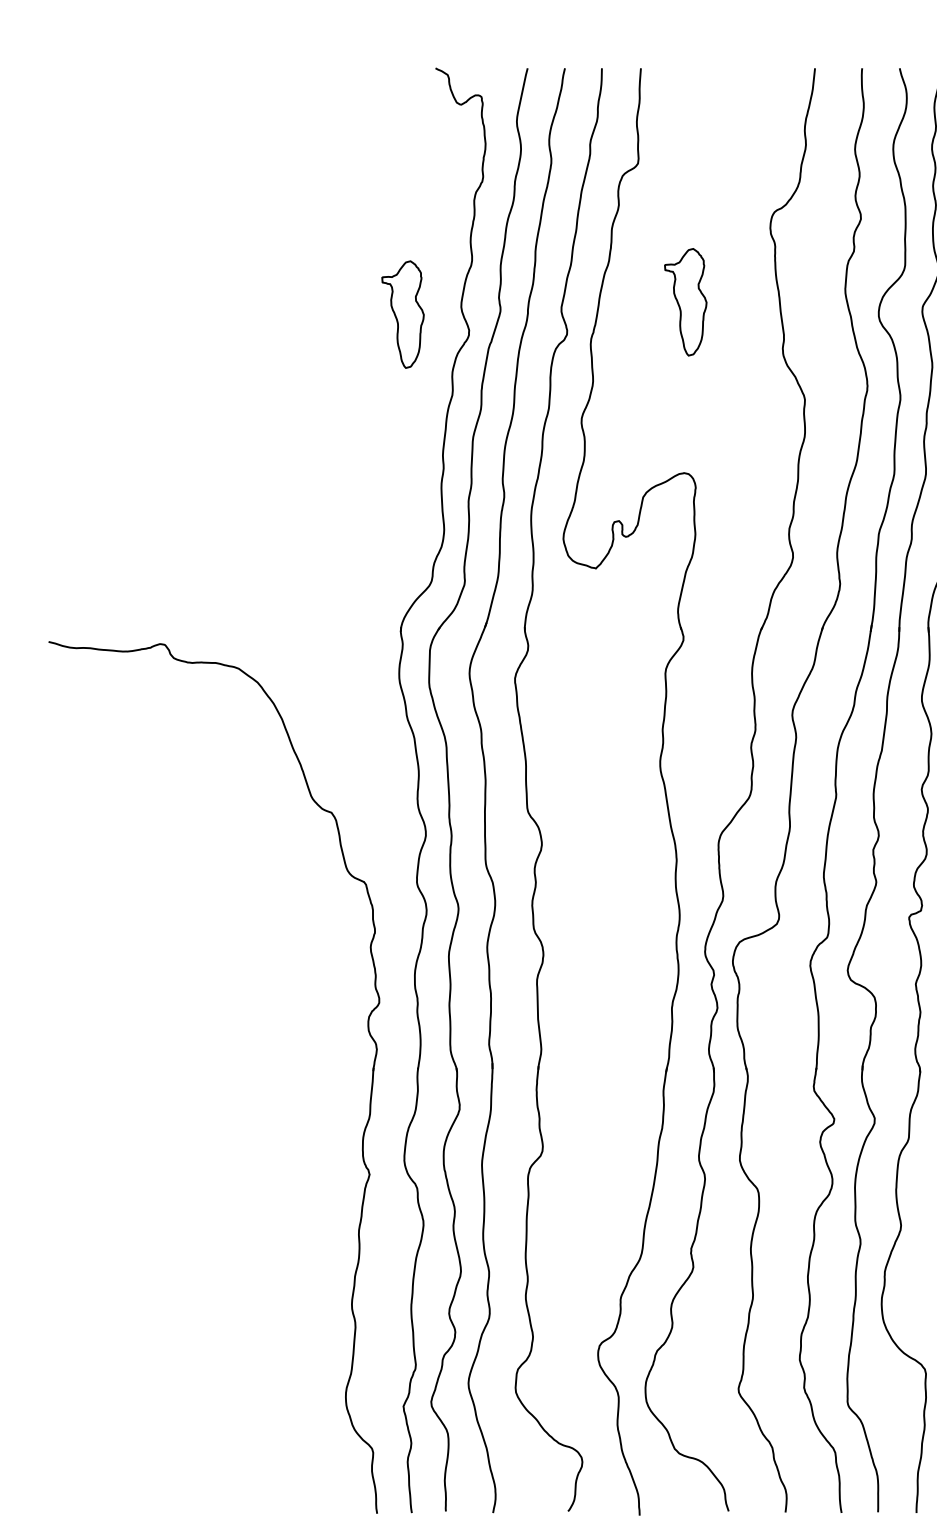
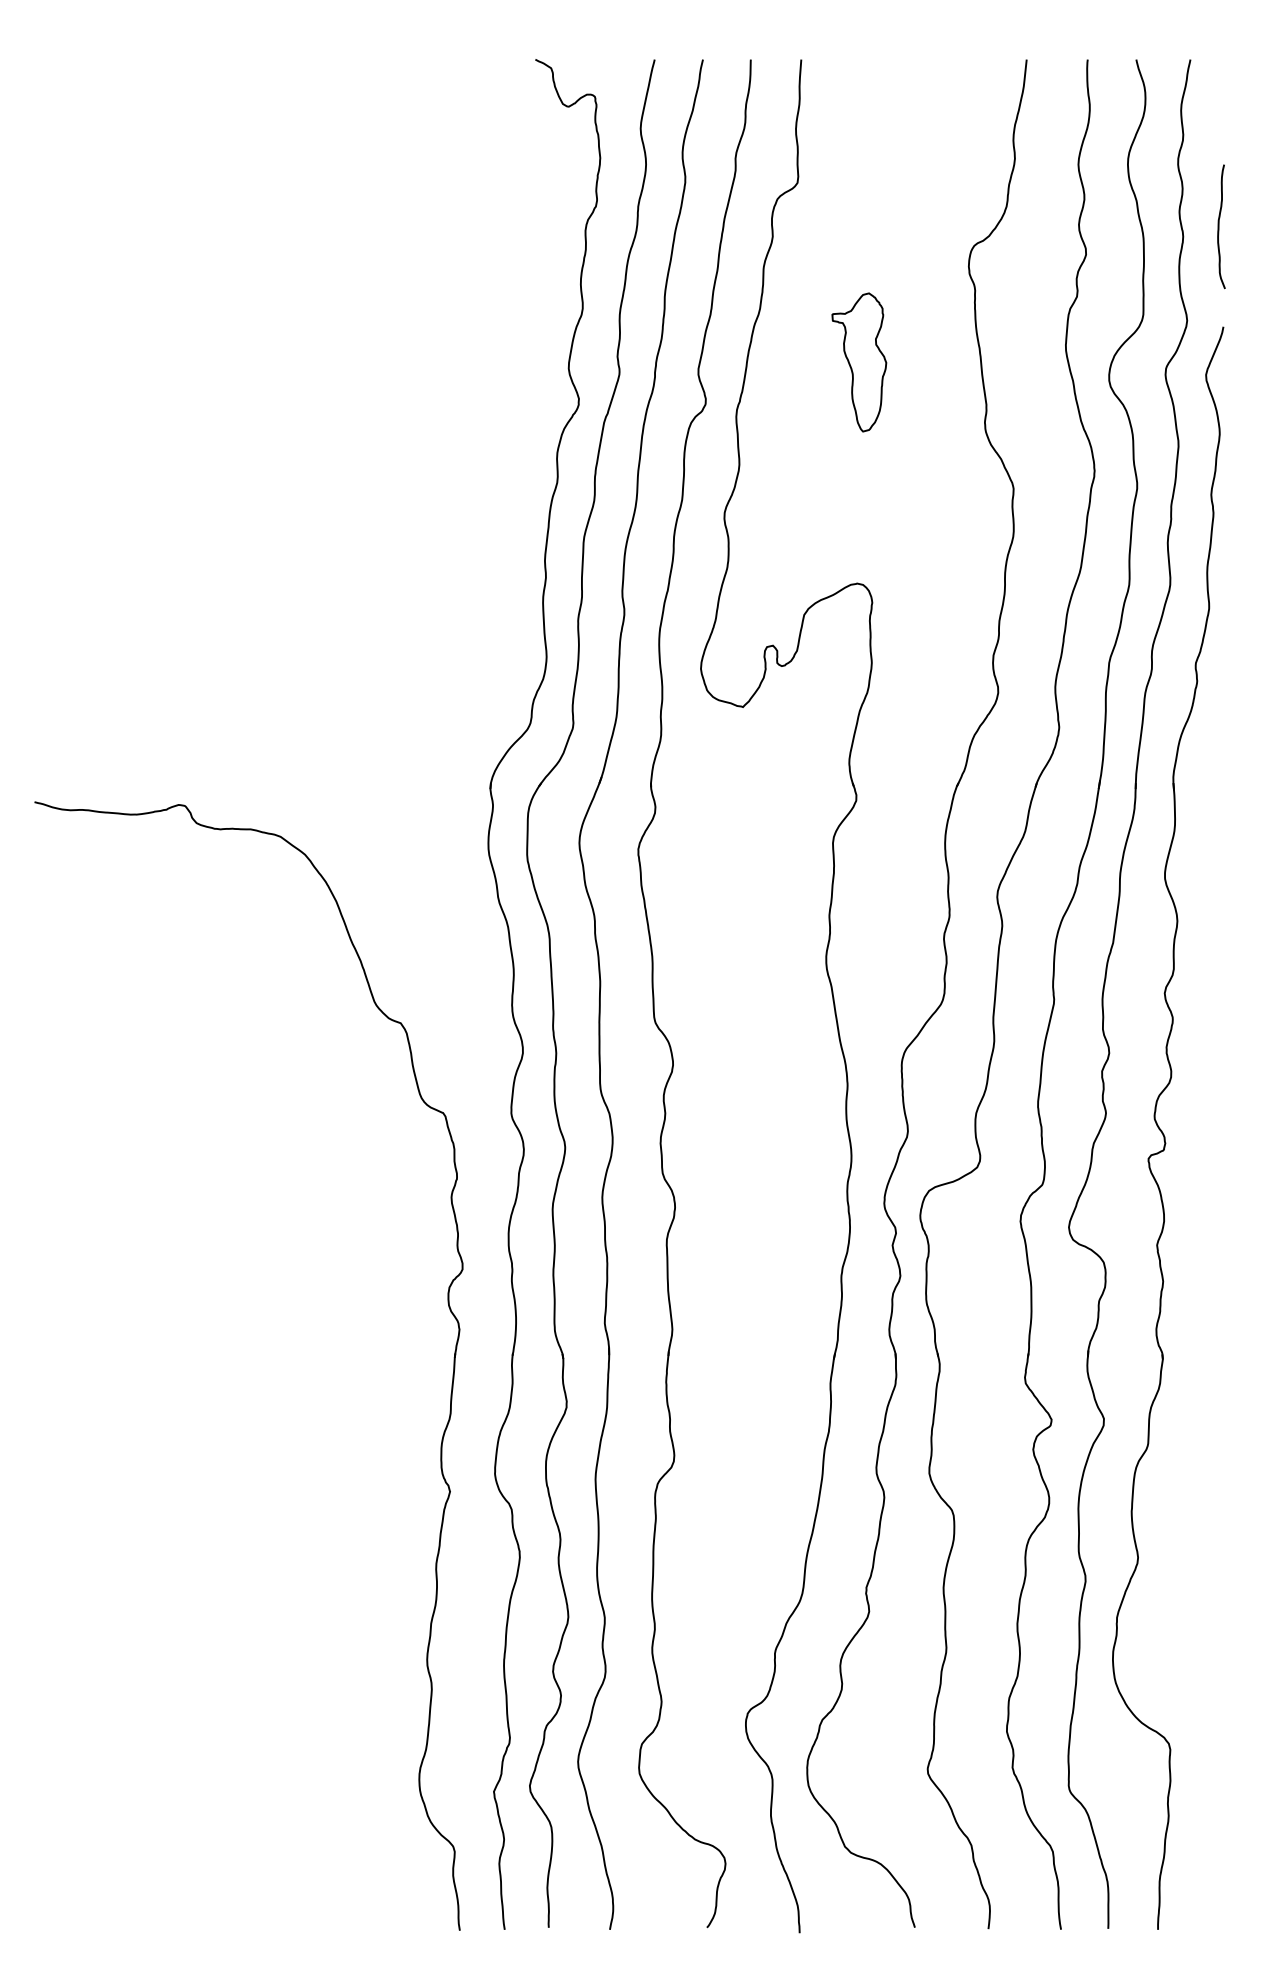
part: (403, 314) -> (493, 378), removed

